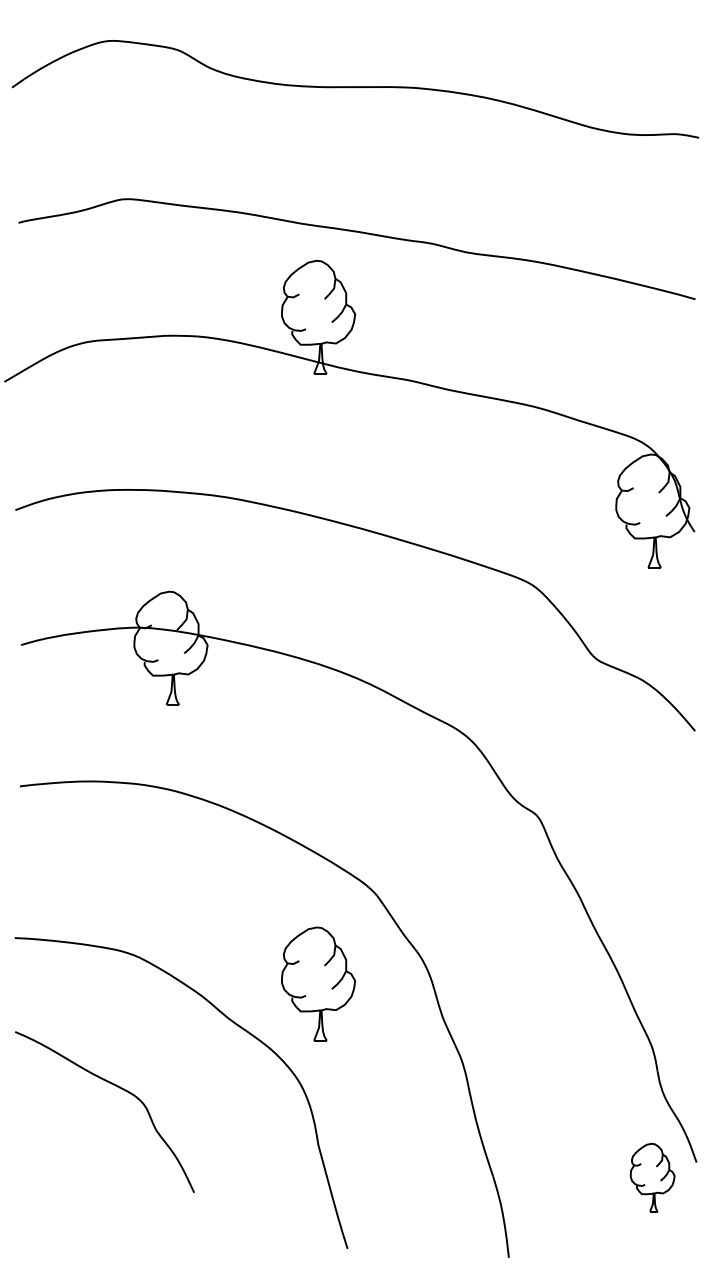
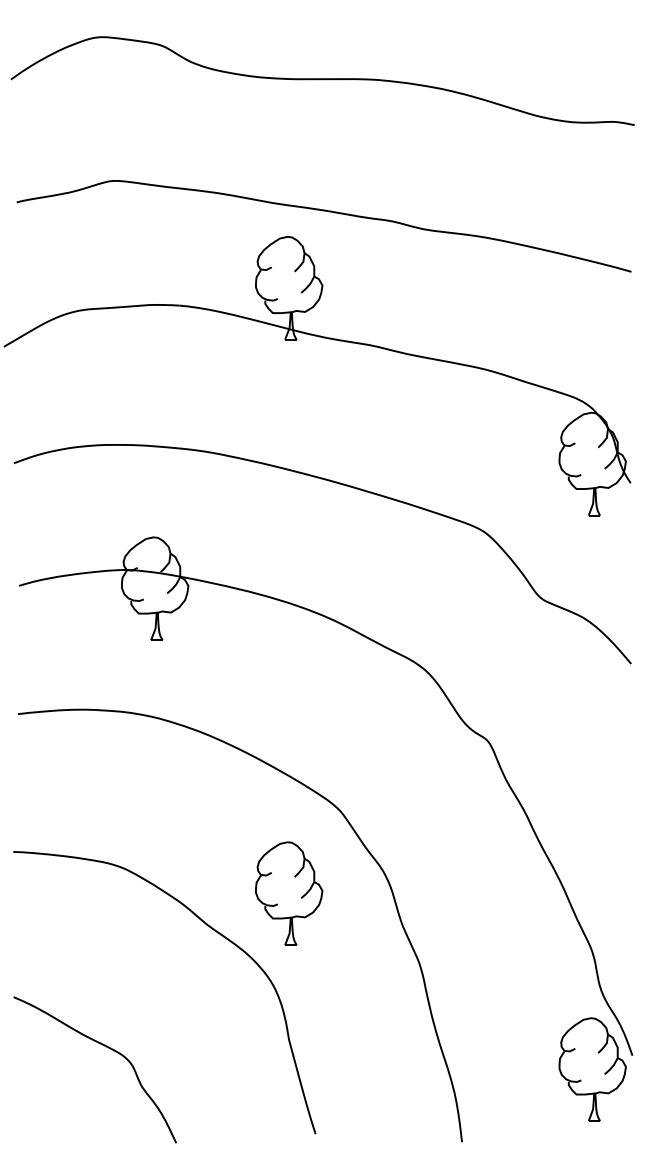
curve: (117, 1087) -> (106, 1047), moved
part: (652, 1177) -> (592, 1069), size x1.67

